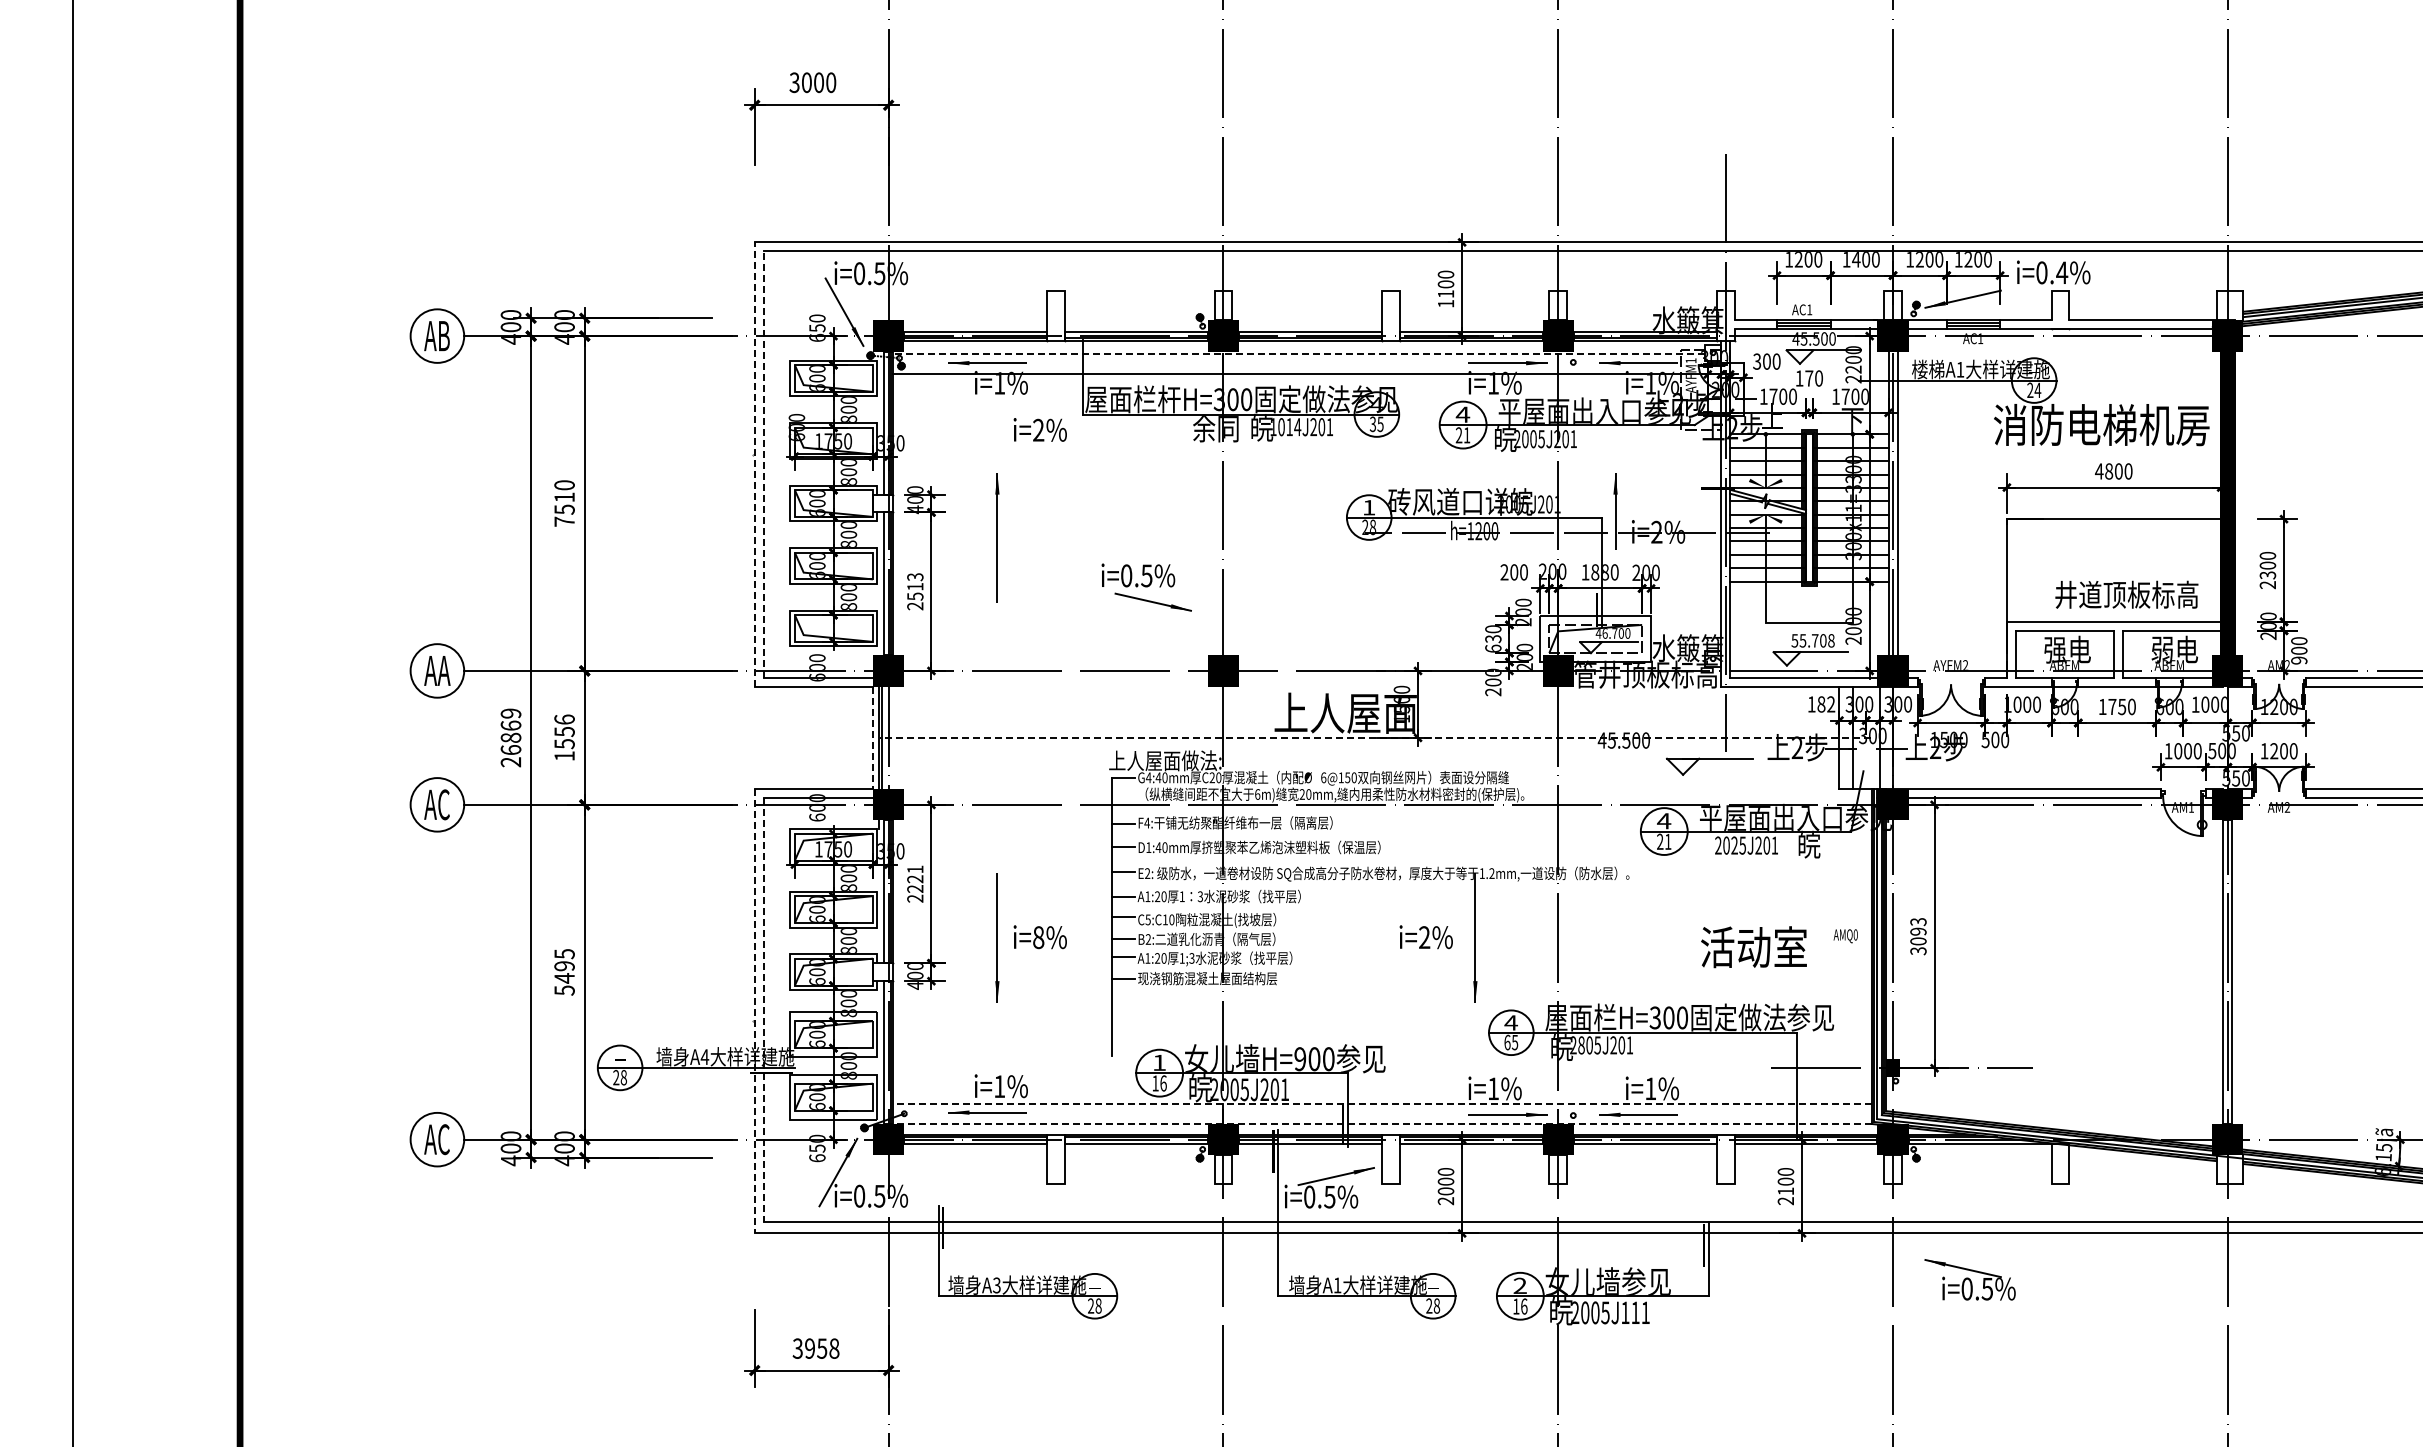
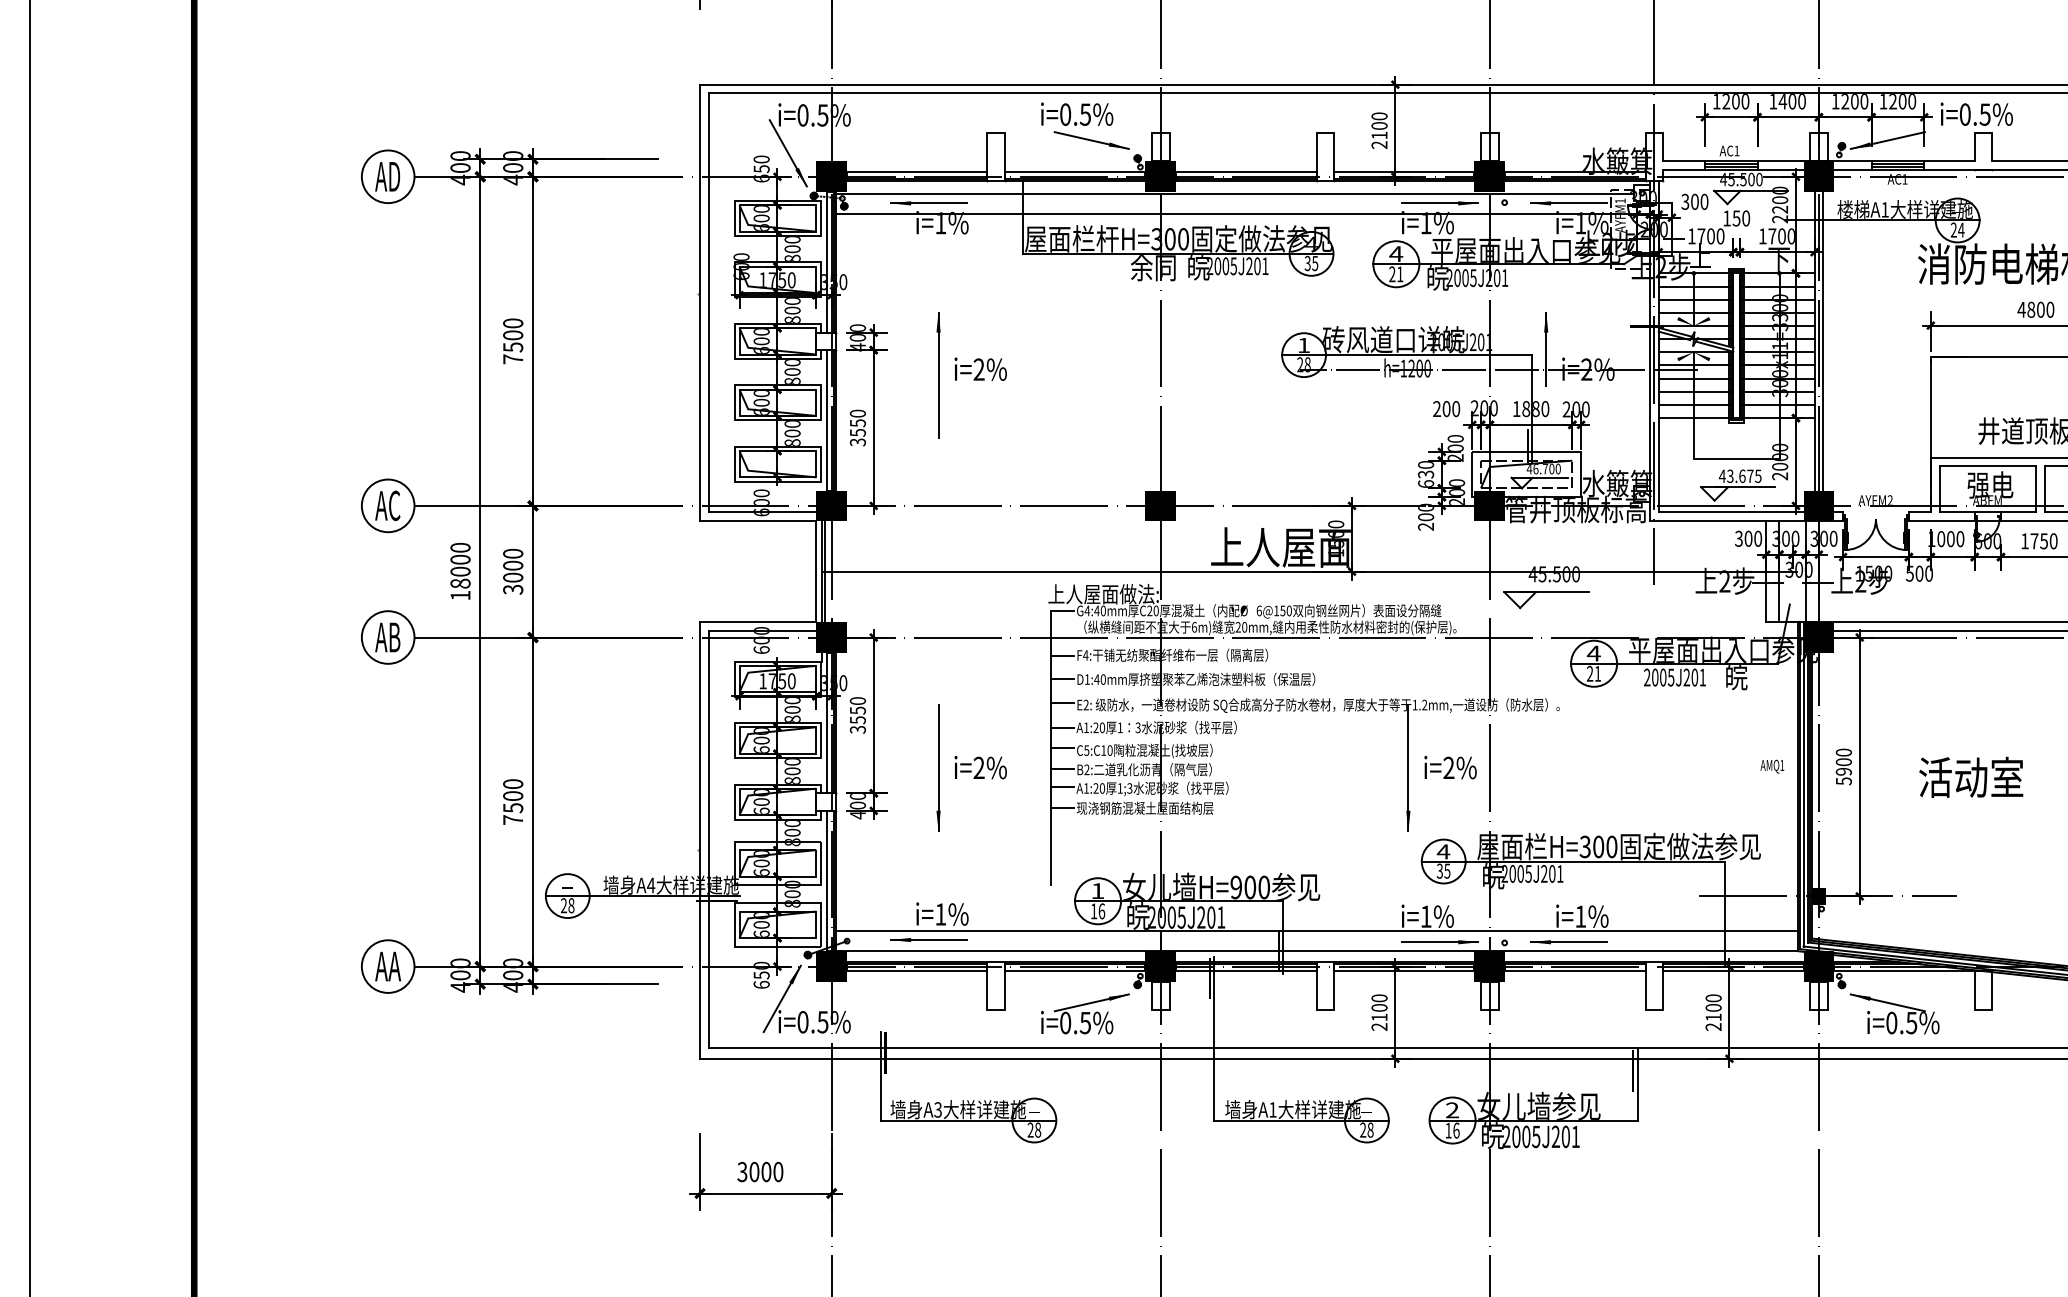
text: (2062, 272) -> (1985, 114), i=0.4% -> i=0.5%
text: (1445, 303) -> (1379, 144), 1100 -> 2100
text: (438, 335) -> (389, 176), AB -> AD
line: (1299, 353) -> (1235, 193), dashed -> solid
text: (1809, 378) -> (1736, 218), 170 -> 150
text: (1285, 427) -> (1221, 266), 1014J201 -> 2005J201
text: (1039, 429) -> (979, 368), moved
line: (754, 463) -> (699, 302), dashed -> solid
line: (763, 463) -> (708, 302), dashed -> solid
text: (564, 497) -> (513, 335), 7510 -> 7500
part: (1146, 587) -> (1085, 126), moved
text: (915, 591) -> (858, 427), 2513 -> 3550
text: (1812, 640) -> (1739, 475), 55.708 -> 43.675
text: (439, 670) -> (390, 505), AA -> AC
text: (1821, 704) -> (1748, 538), 182 -> 300
text: (510, 737) -> (460, 571), 26869 -> 18000
text: (564, 737) -> (513, 571), 1556 -> 3000
line: (1375, 737) -> (1310, 571), dashed -> solid
line: (873, 738) -> (816, 572), dashed -> solid
part: (1709, 759) -> (1546, 592), moved
text: (440, 804) -> (391, 637), AC -> AB
text: (1734, 845) -> (1663, 677), 2025J201 -> 2005J201
text: (915, 883) -> (858, 714), 2221 -> 3550
text: (1855, 934) -> (1782, 764), AMQ0 -> AMQ1
text: (1918, 936) -> (1843, 766), 3093 -> 5900
text: (1038, 937) -> (978, 767), i=8% -> i=2%
text: (1425, 937) -> (1449, 767), moved
text: (1753, 947) -> (1970, 777), moved
text: (564, 972) -> (513, 802), 5495 -> 7500
line: (763, 1010) -> (708, 839), dashed -> solid
line: (754, 1011) -> (699, 840), dashed -> solid
text: (1507, 1042) -> (1439, 871), 65 -> 35
text: (1581, 1045) -> (1512, 874), 2805J201 -> 2005J201
line: (1382, 1103) -> (1317, 931), dashed -> solid
line: (1382, 1124) -> (1317, 951), dashed -> solid
text: (439, 1139) -> (390, 966), AC -> AA
part: (1329, 1187) -> (1085, 1013), moved
text: (1445, 1191) -> (1379, 1017), 2000 -> 2100
part: (1969, 1279) -> (1894, 1013), moved
text: (1630, 1312) -> (1560, 1136), 2005J111 -> 2005J201
text: (822, 1348) -> (766, 1171), 3958 -> 3000

